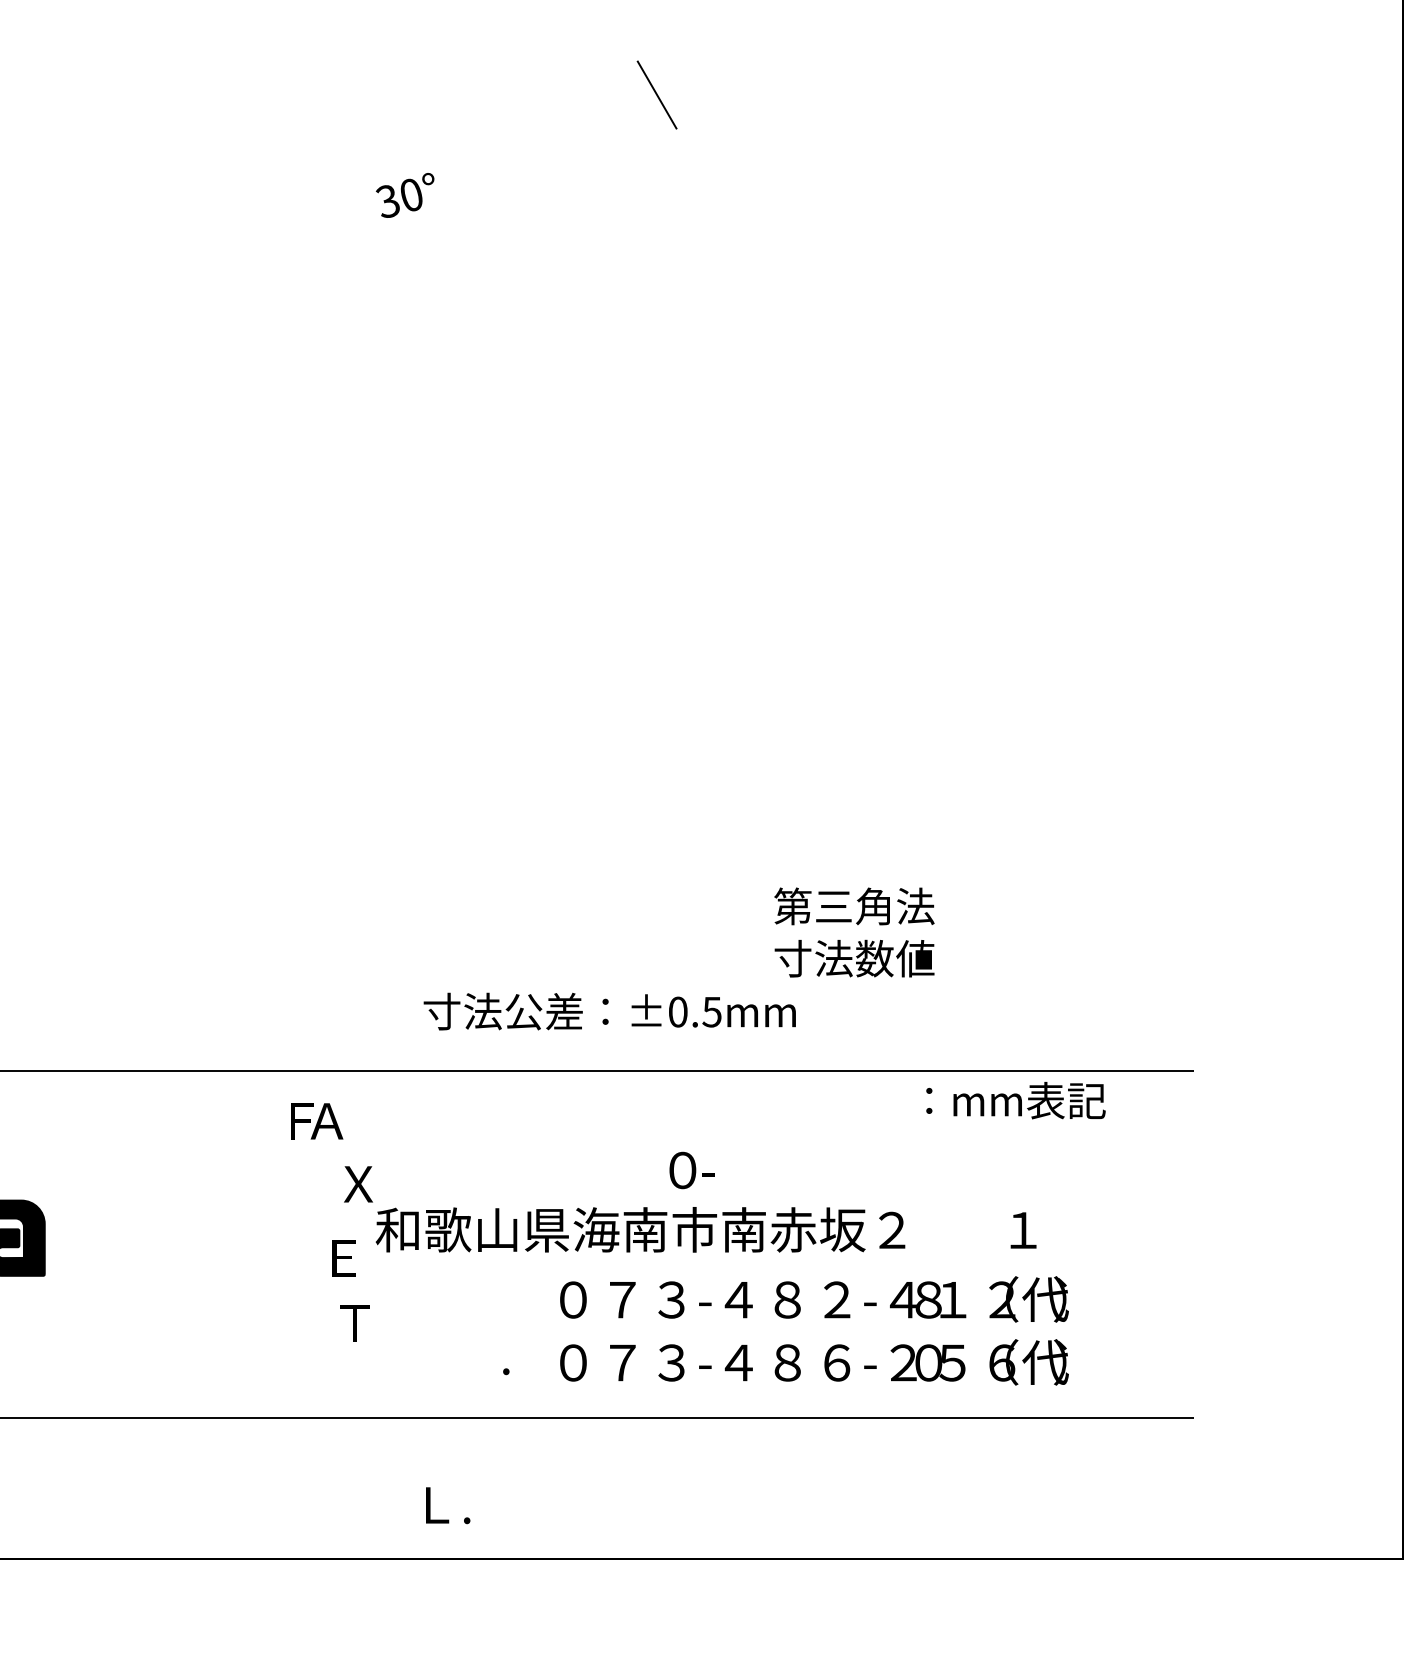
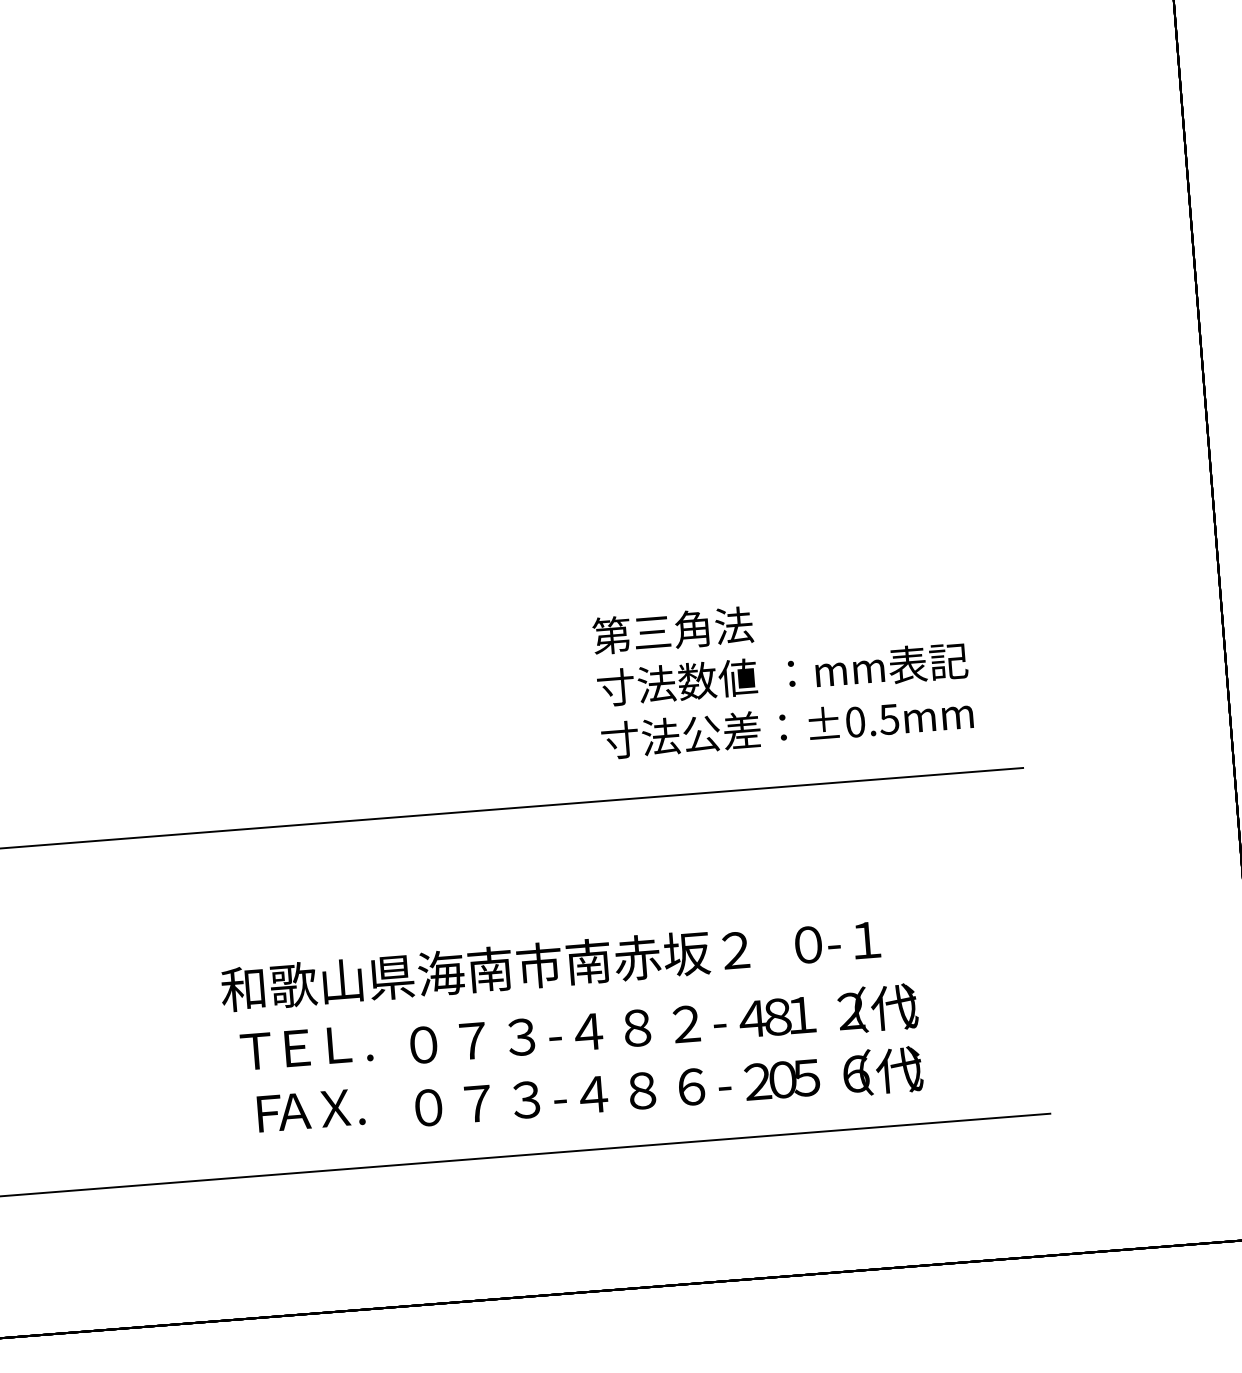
text: (609, 1011) -> (787, 726), moved
text: (1015, 1100) -> (877, 666), moved
text: (317, 1121) -> (284, 1112), moved
text: (691, 1170) -> (817, 944), moved
text: (358, 1184) -> (335, 1108), moved
text: (343, 1258) -> (296, 1048), moved
text: (354, 1323) -> (255, 1051), moved
text: (448, 1505) -> (350, 1044), moved

